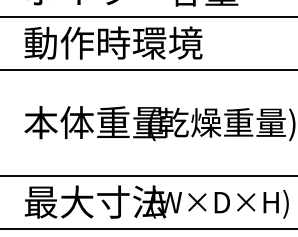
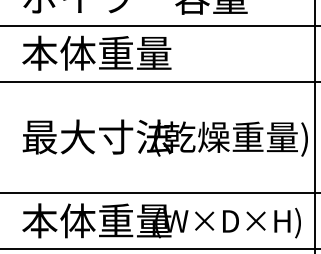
text: (112, 42) -> (115, 52), 動作時環境 -> 本体重量
text: (94, 122) -> (96, 136), 本体重量 -> 最大寸法
text: (94, 201) -> (96, 220), 最大寸法 -> 本体重量

